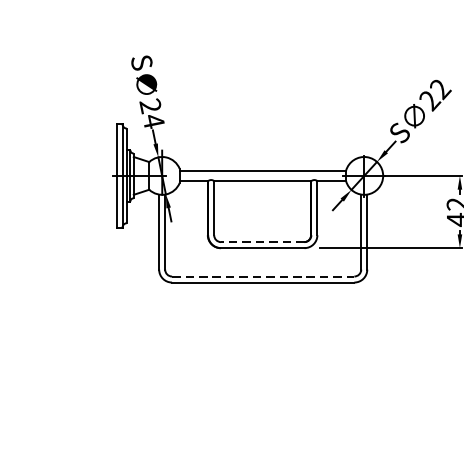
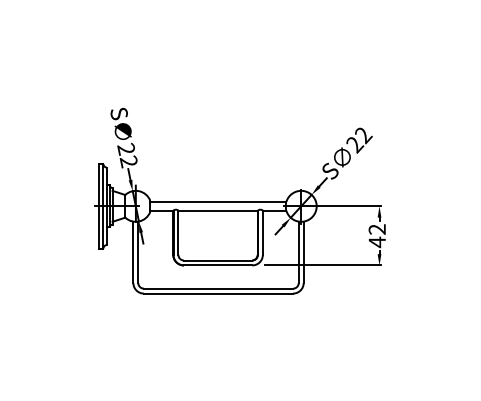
text: (153, 121) -> (128, 161), 24 -> 22
line: (261, 242) -> (217, 260), dashed -> solid
line: (263, 276) -> (218, 288), dashed -> solid

